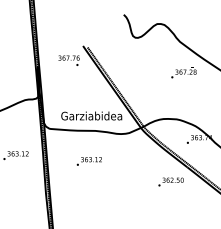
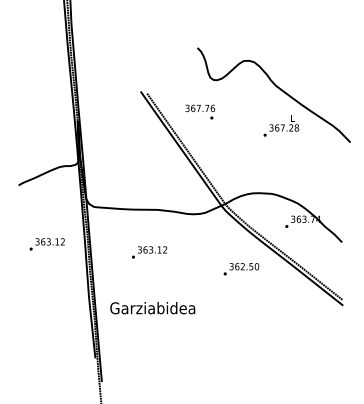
text: (69, 60) -> (200, 111), moved
text: (91, 116) -> (152, 308), moved
text: (171, 182) -> (241, 269), moved

